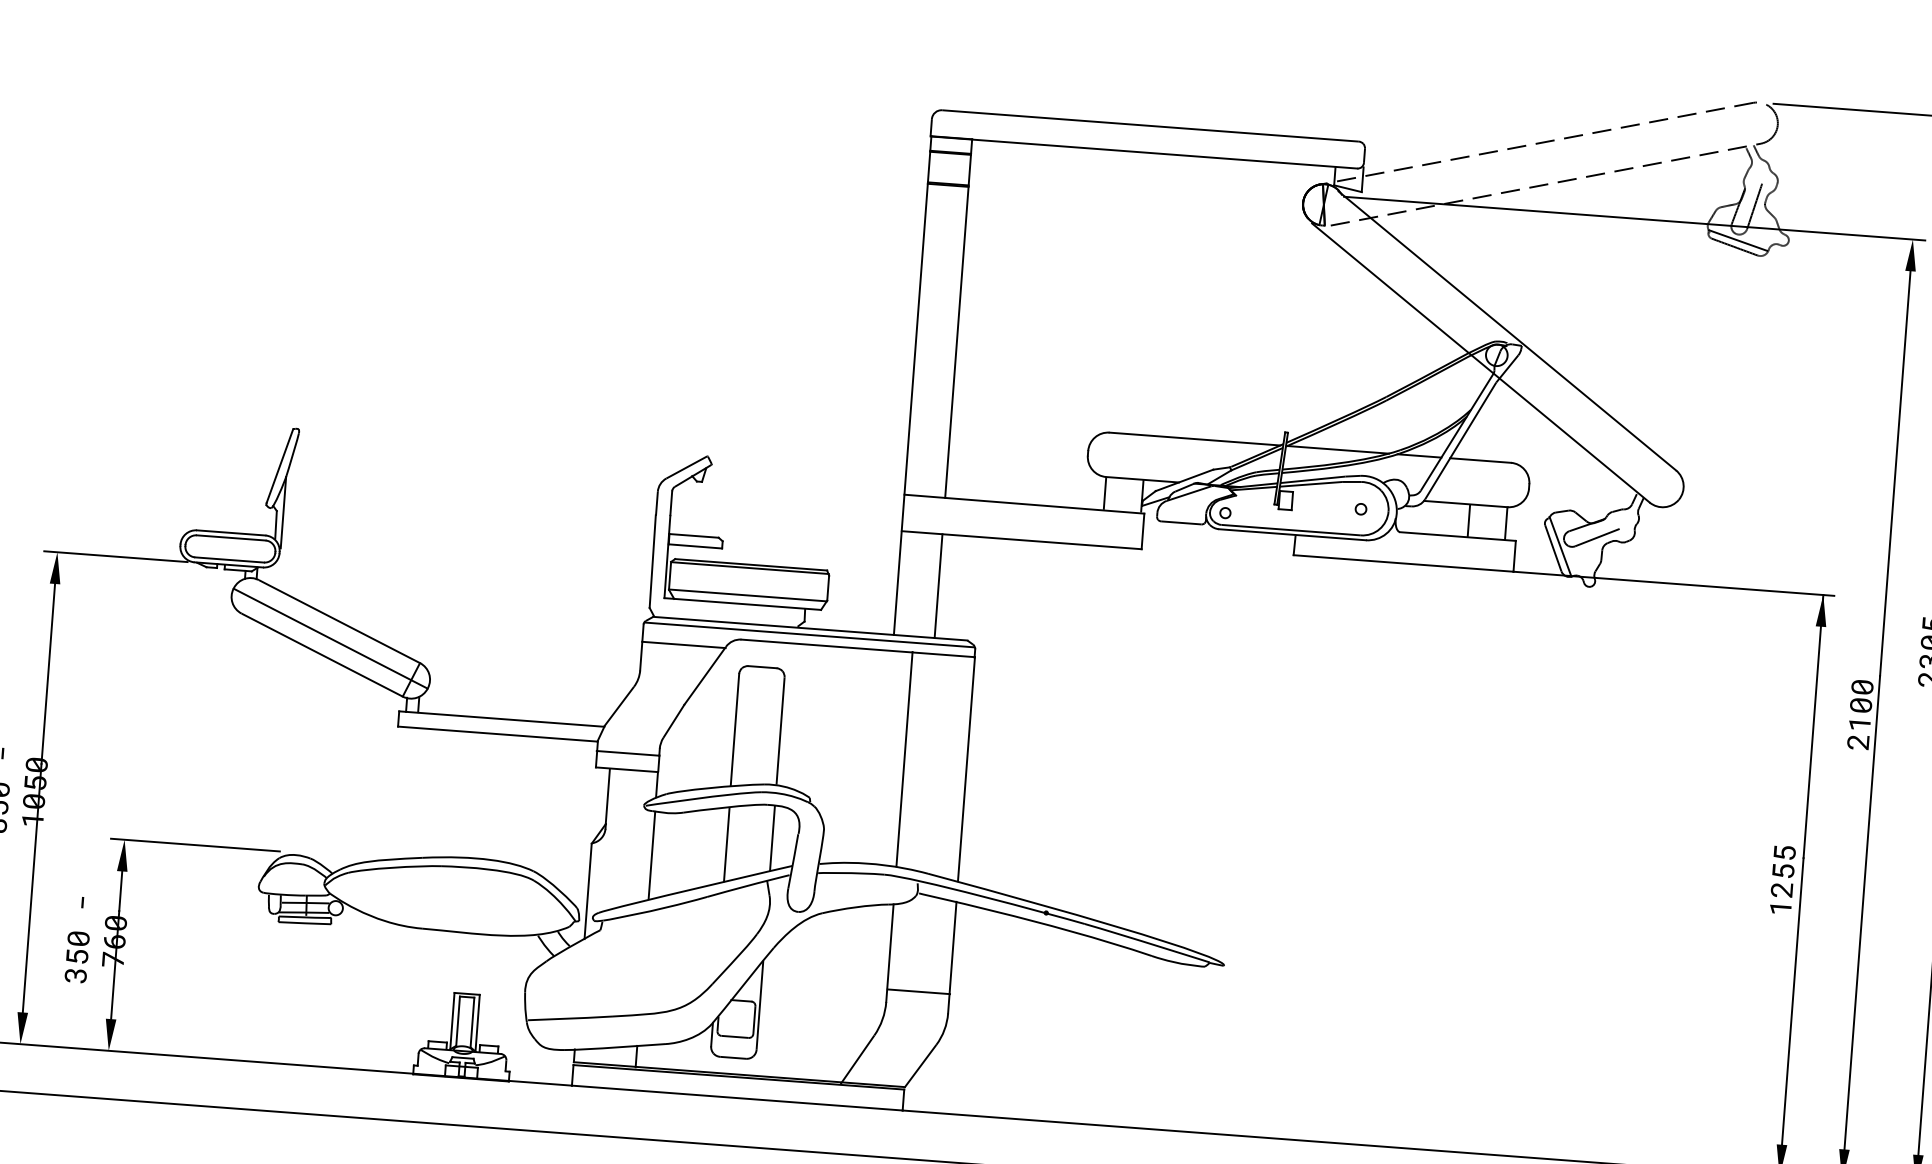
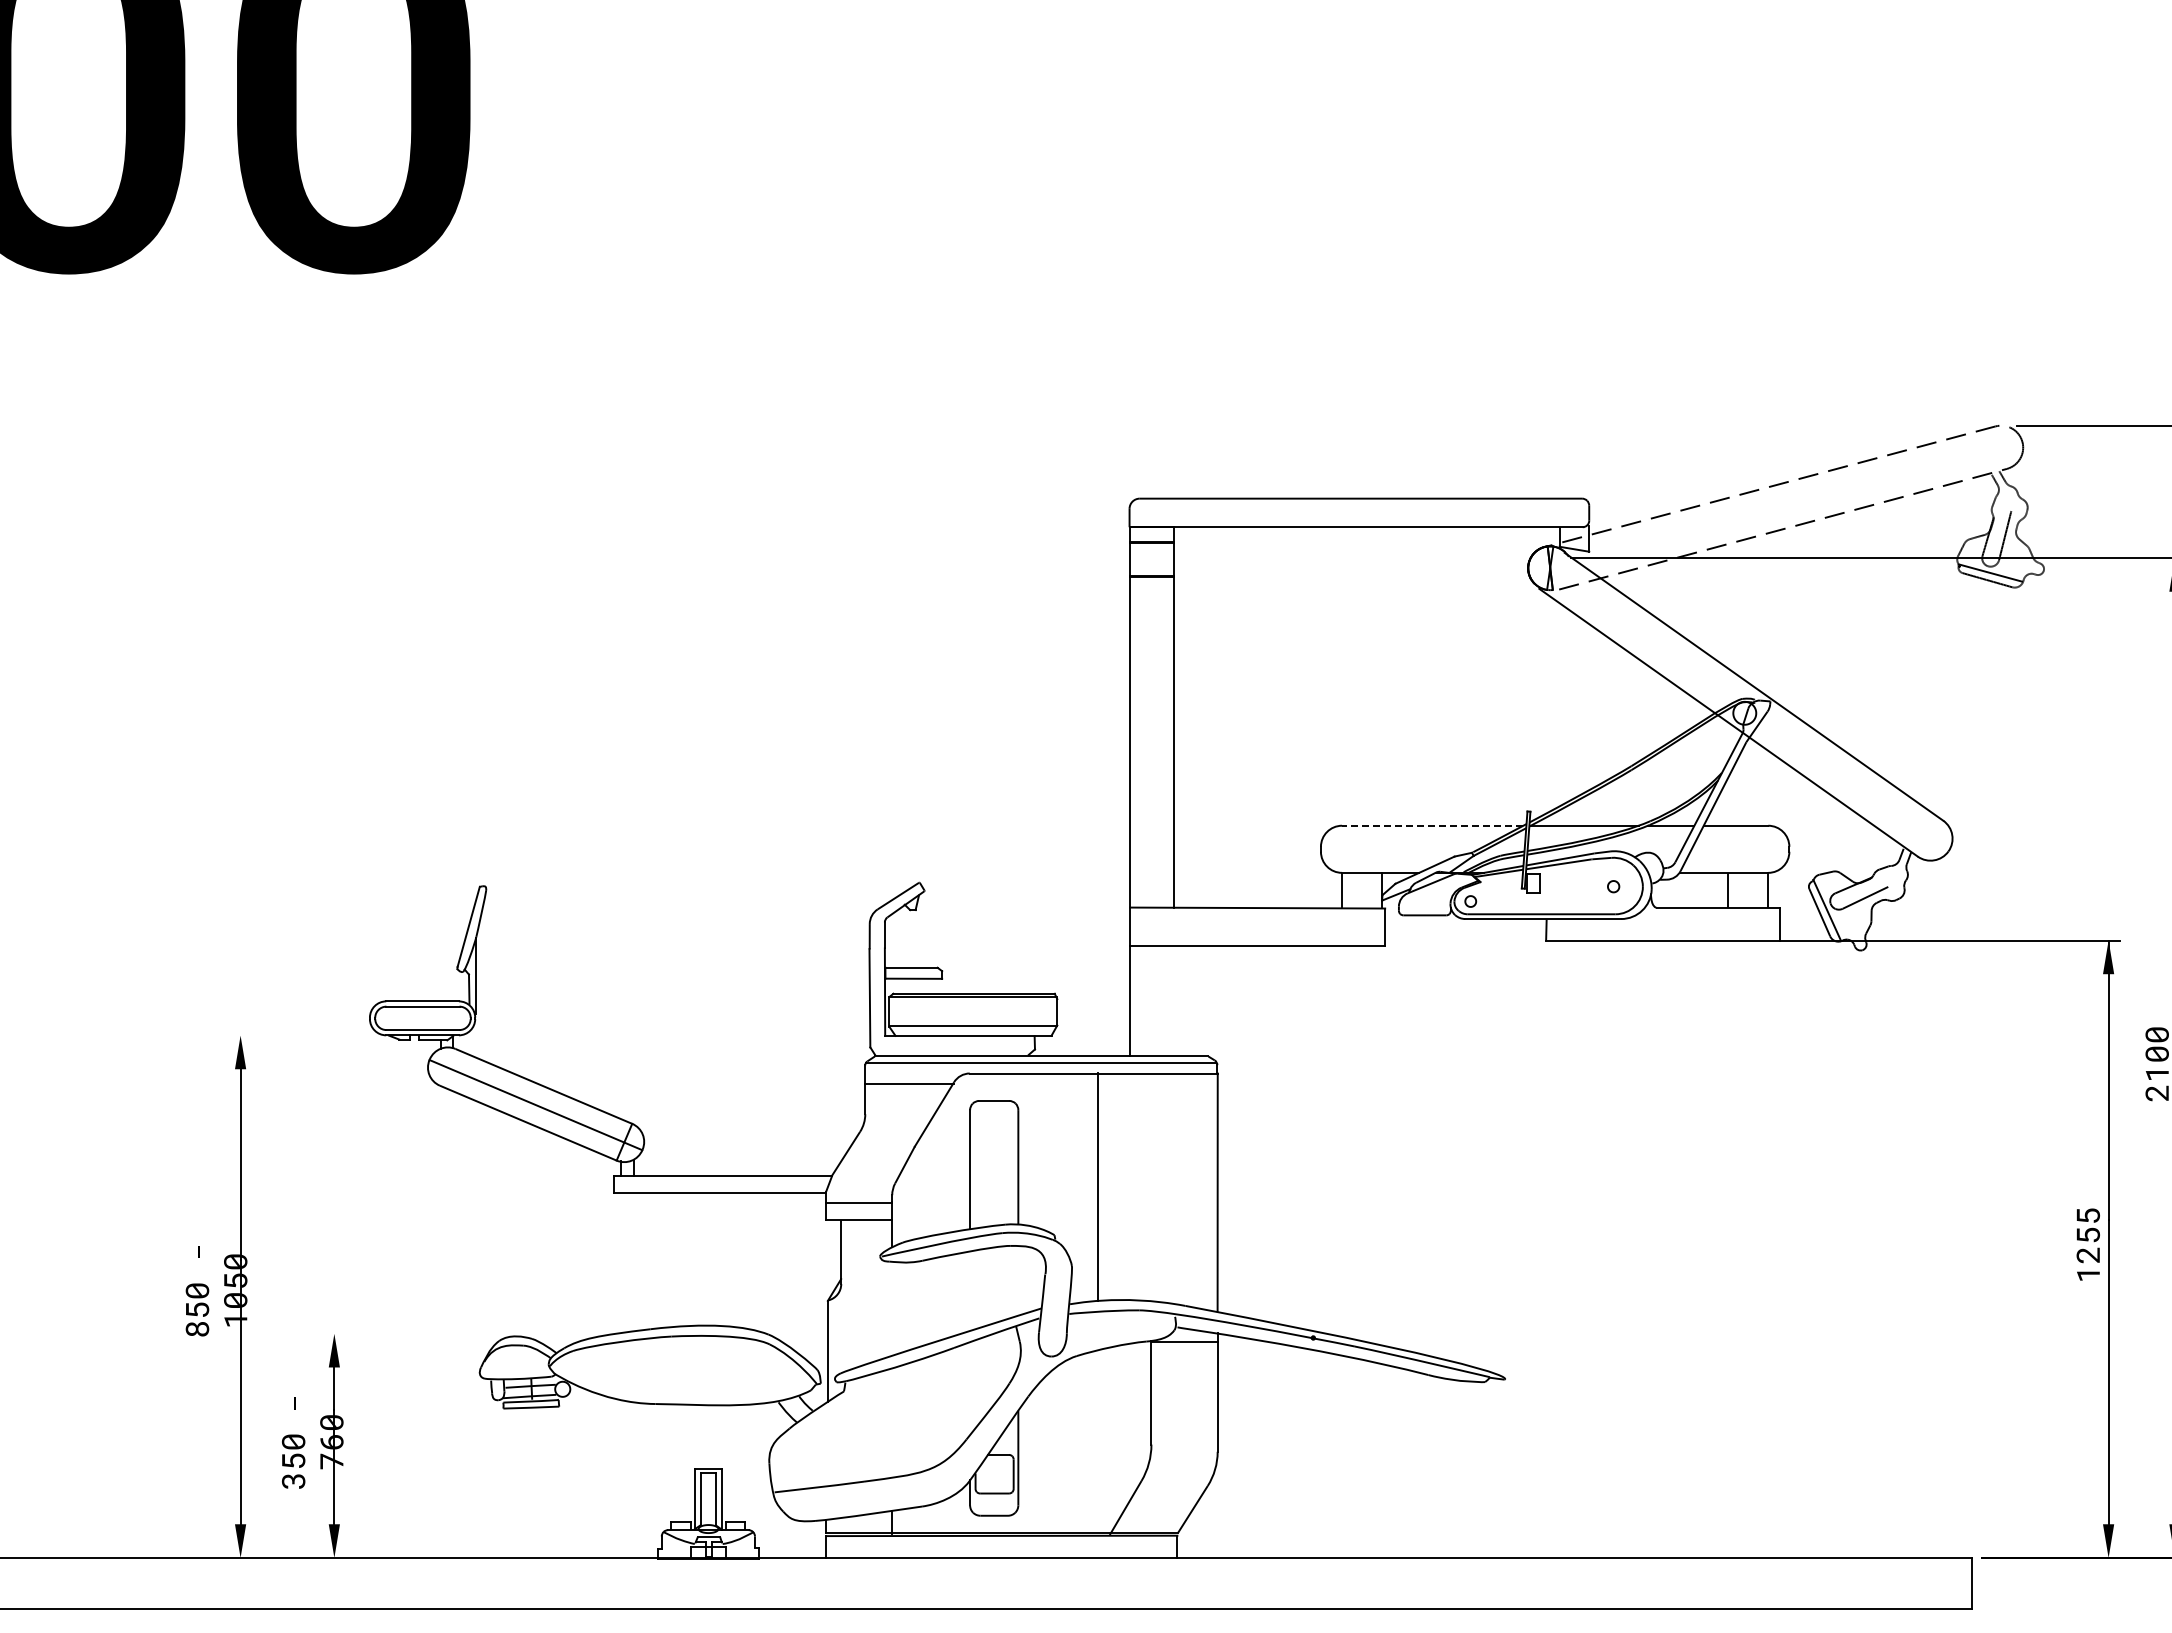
line: (1194, 438) -> (1432, 825), solid -> dashed
line: (115, 556) -> (302, 1035), removed
line: (938, 586) -> (1173, 1001), removed
line: (904, 758) -> (1098, 1186), moved
line: (772, 837) -> (1018, 1280), removed
line: (195, 844) -> (409, 1333), removed
line: (726, 844) -> (970, 1291), removed
line: (652, 855) -> (892, 1308), removed
line: (918, 991) -> (1184, 1342), moved

